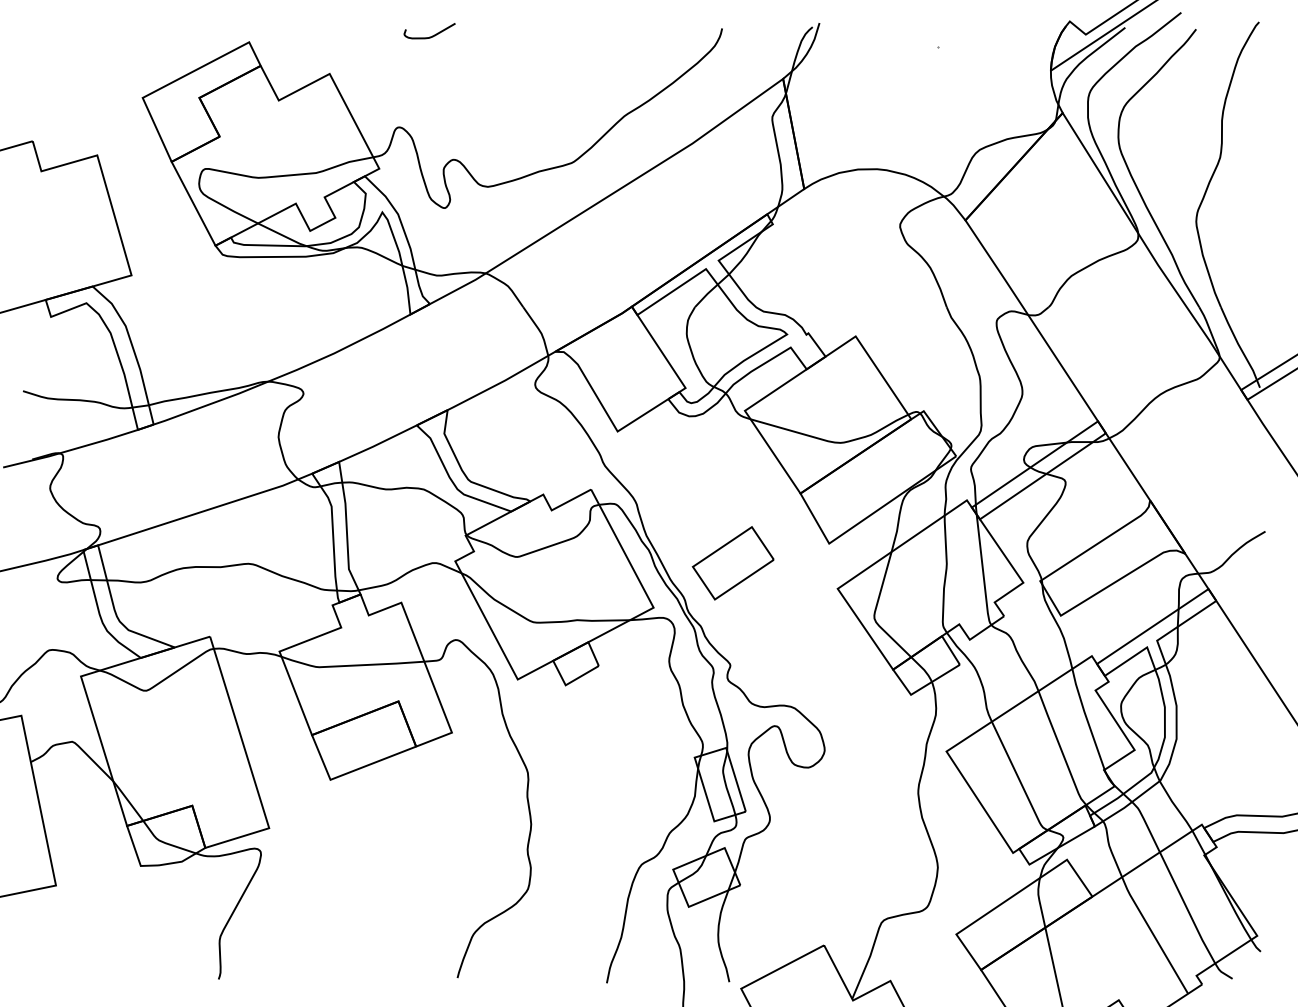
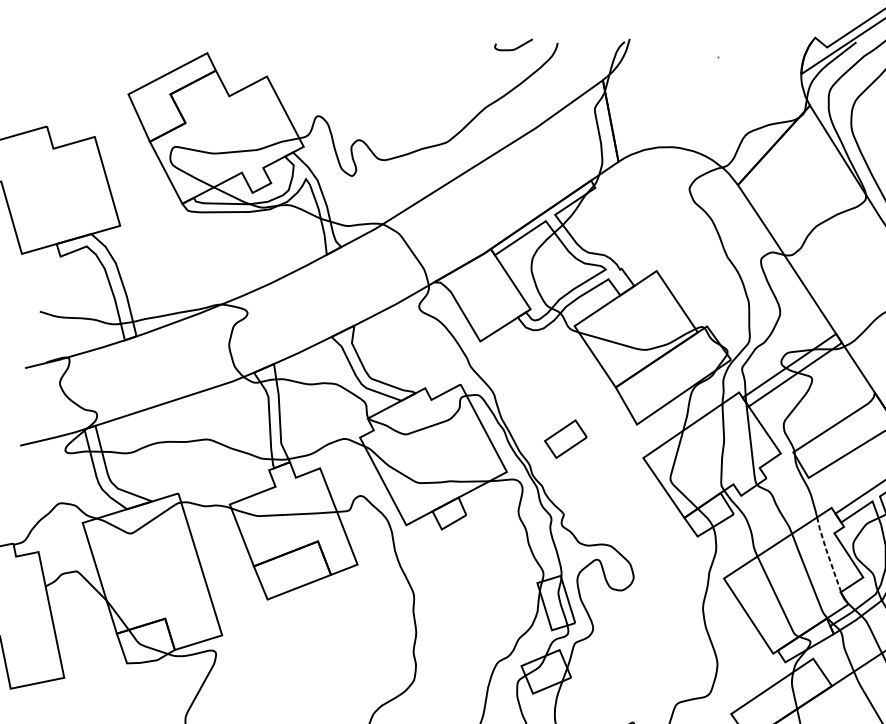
curve: (432, 35) -> (515, 48), moved
part: (732, 563) -> (565, 439), size x0.7
line: (1086, 718) -> (827, 554), solid -> dashed

